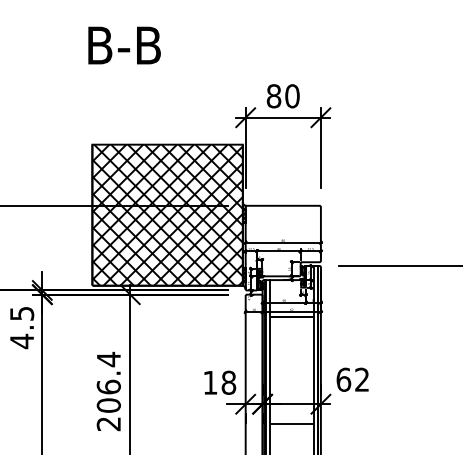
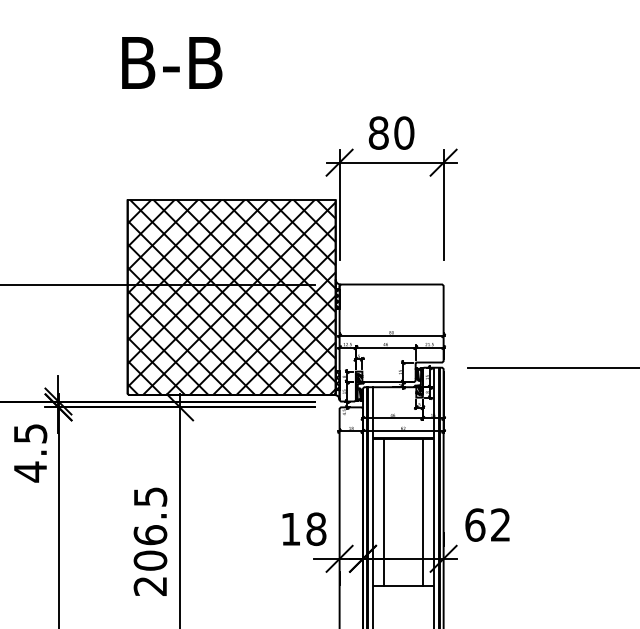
text: (108, 359) -> (149, 496), 206.4 -> 206.5
line: (277, 370) -> (383, 512), added
line: (305, 370) -> (422, 512), added

